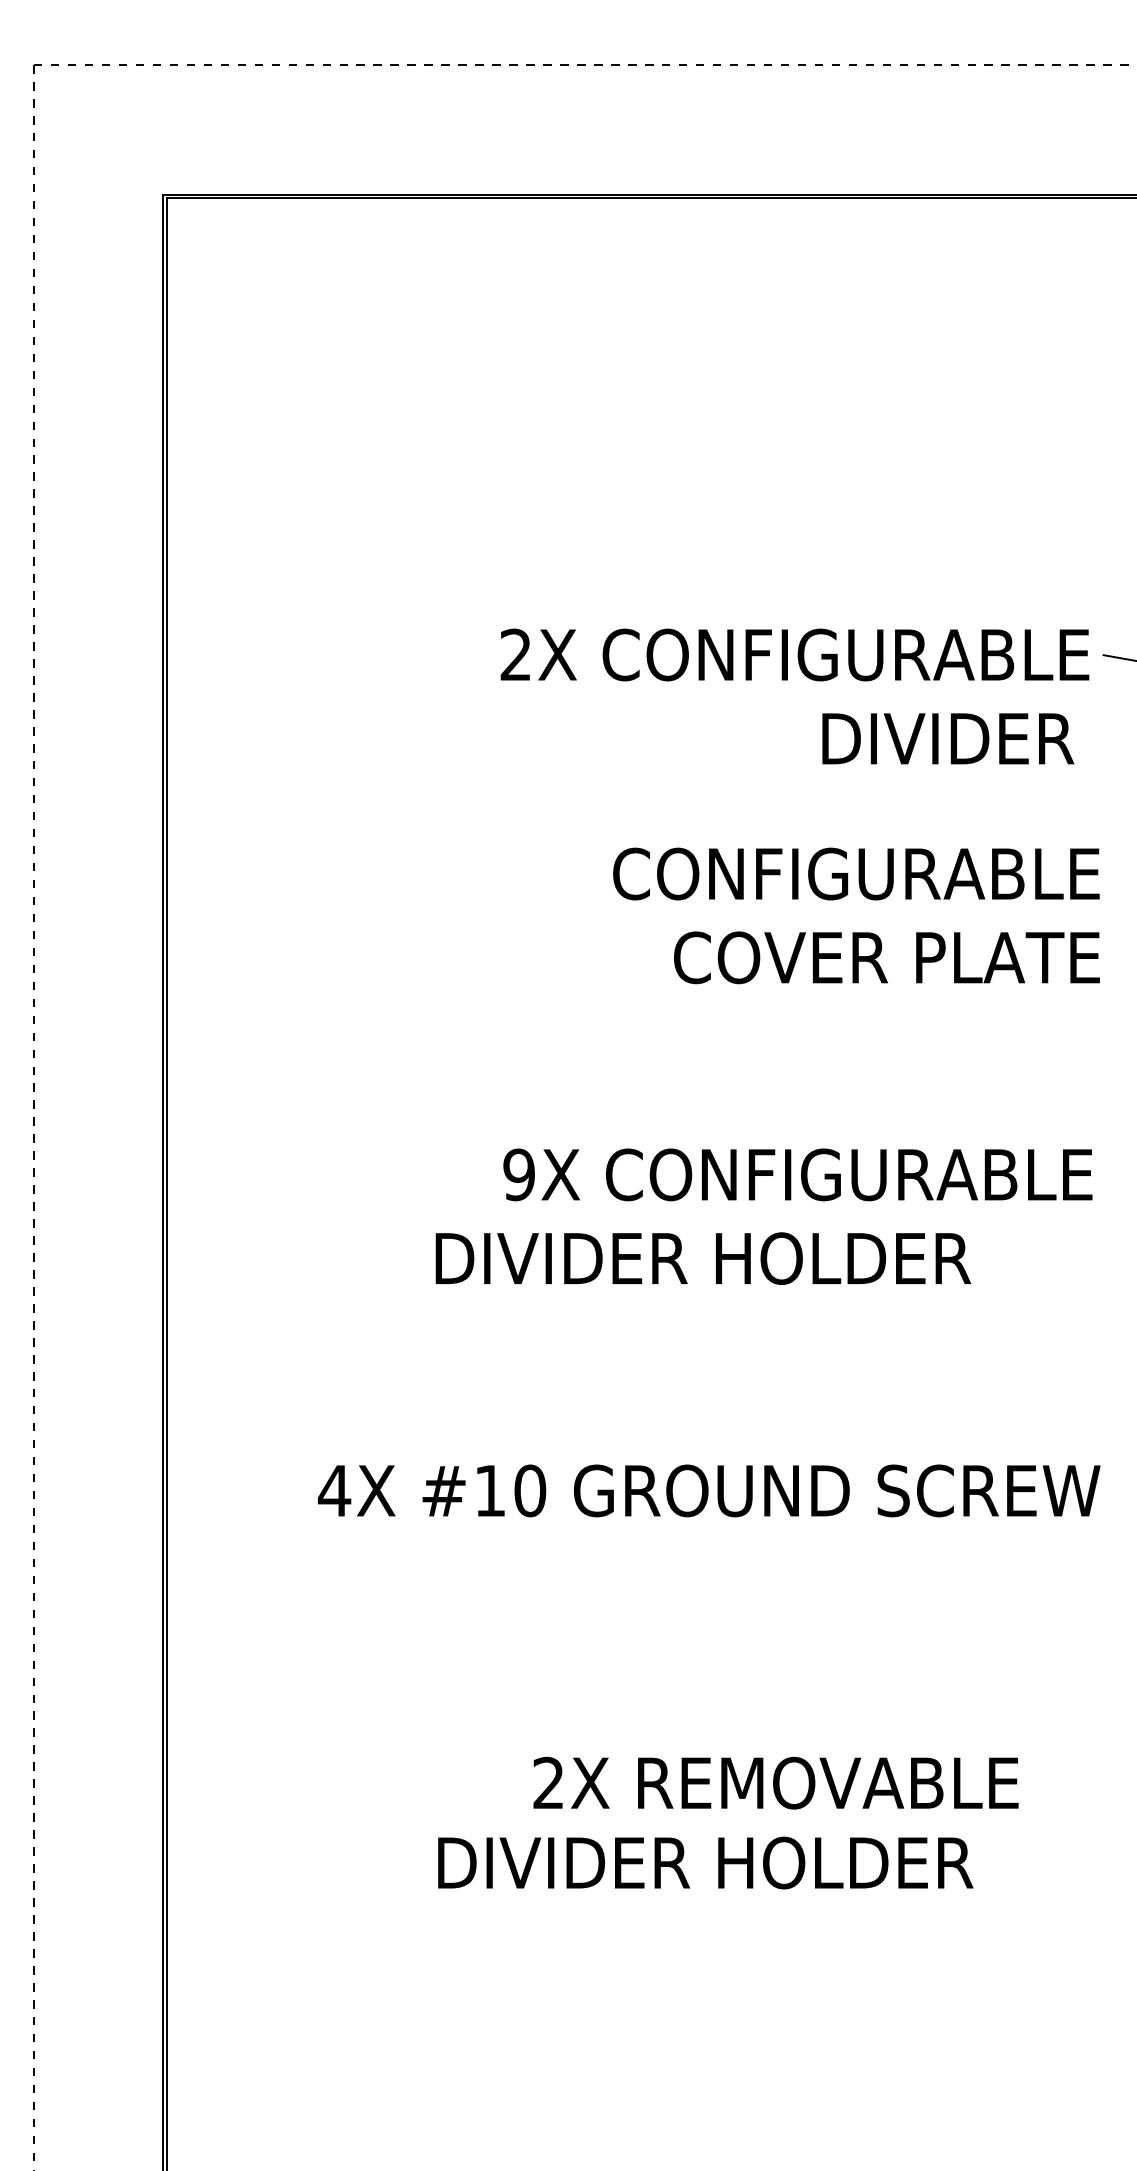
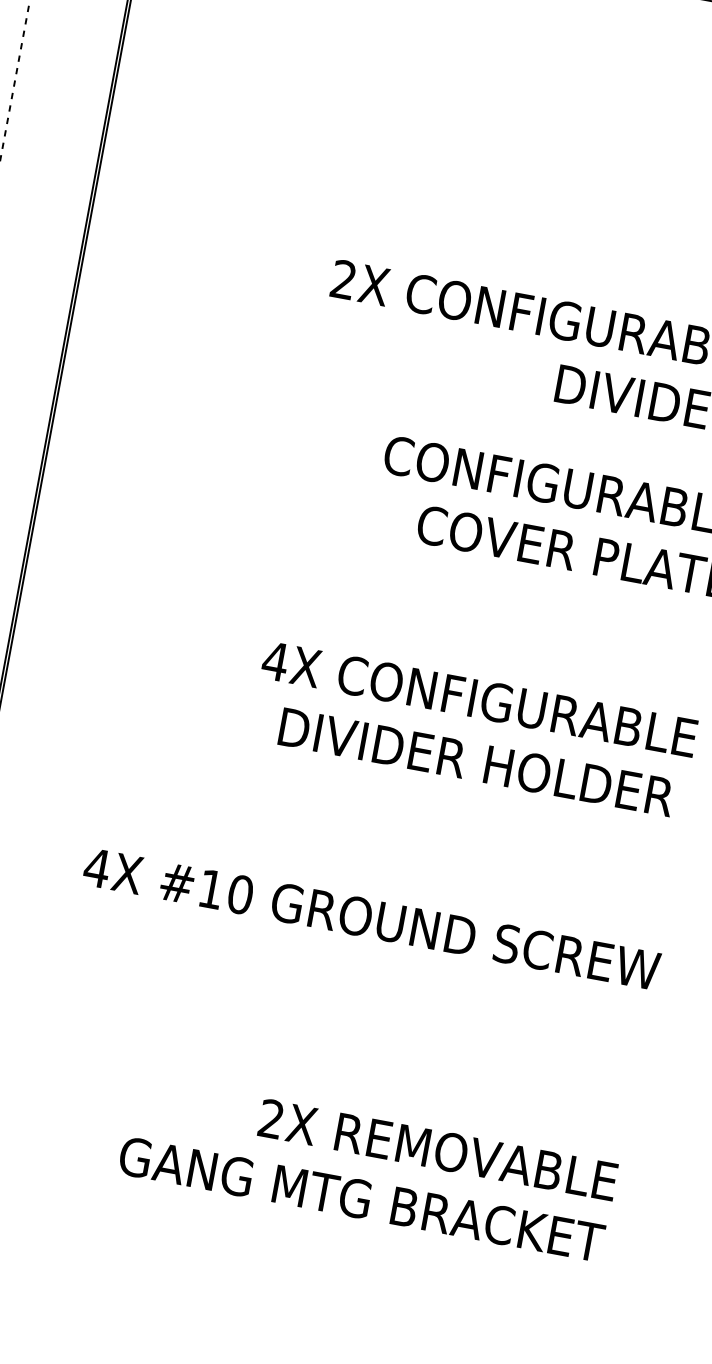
text: (518, 1174) -> (274, 661), 9X -> 4X
text: (703, 1258) -> (476, 762), moved
text: (775, 1782) -> (437, 1149), moved
text: (764, 1862) -> (361, 1199), DIVIDER HOLDER -> GANG MTG BRACKET

